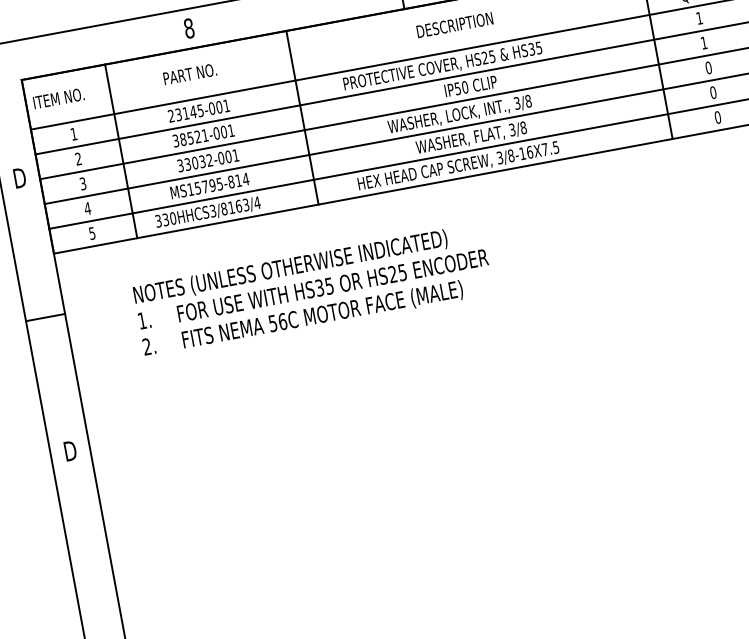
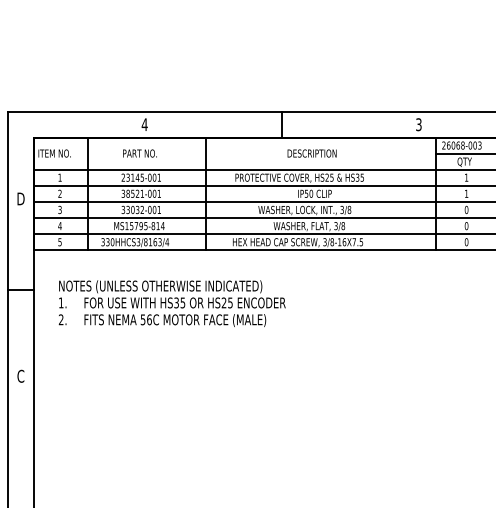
text: (188, 28) -> (144, 124), 8 -> 4
text: (312, 290) -> (171, 303), moved
text: (69, 449) -> (20, 375), D -> C

